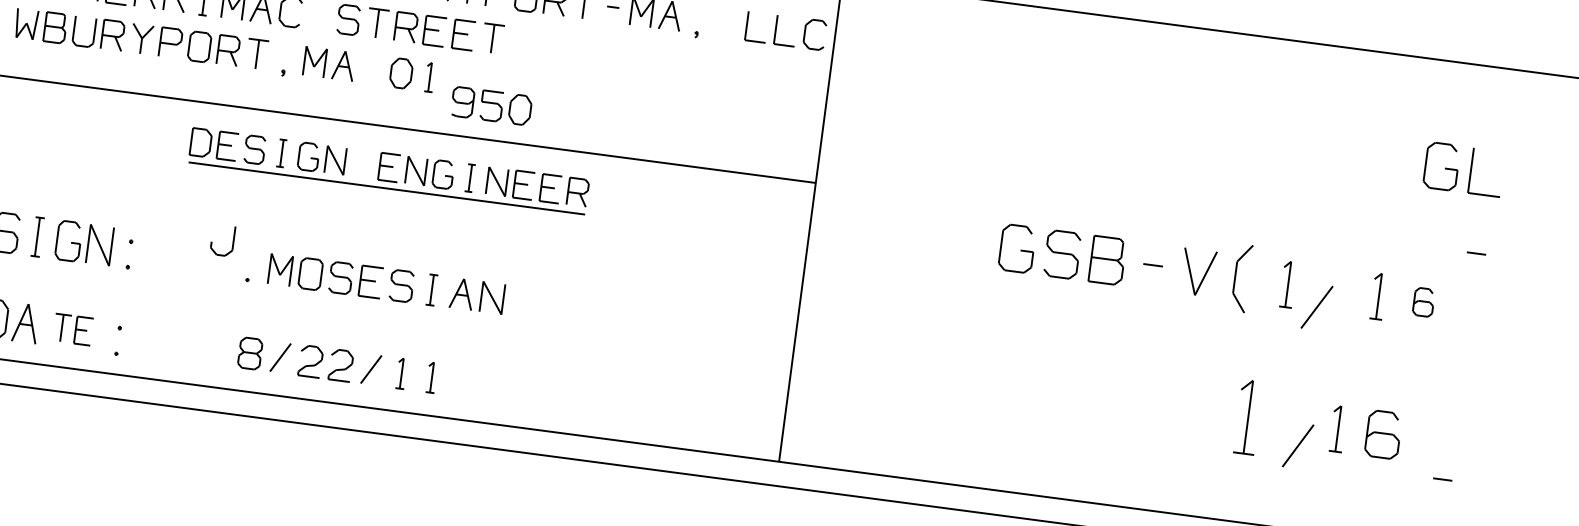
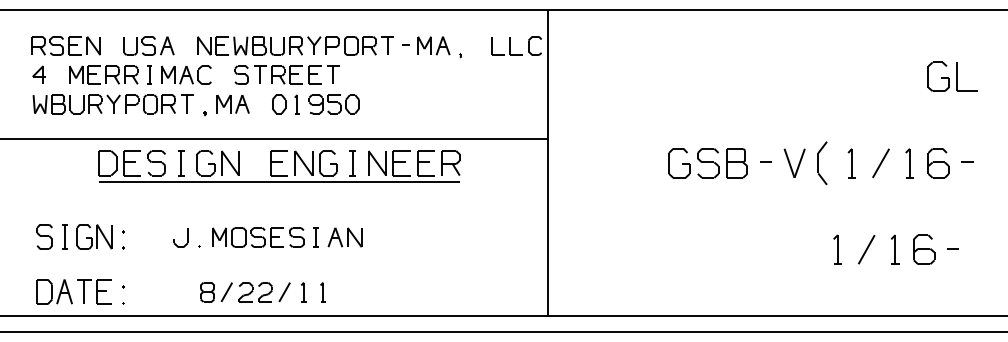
part: (490, 106) -> (333, 104), moved
part: (389, 171) -> (279, 166), size x1.43
part: (212, 241) -> (174, 239), moved
line: (1476, 252) -> (967, 161), moved
part: (1423, 302) -> (938, 163), size x1.67
line: (1316, 307) -> (880, 163), moved
part: (73, 329) -> (94, 291), size x1.43
part: (1247, 416) -> (837, 249), size x0.62
line: (1297, 445) -> (866, 249), moved
line: (1441, 478) -> (952, 248), moved

